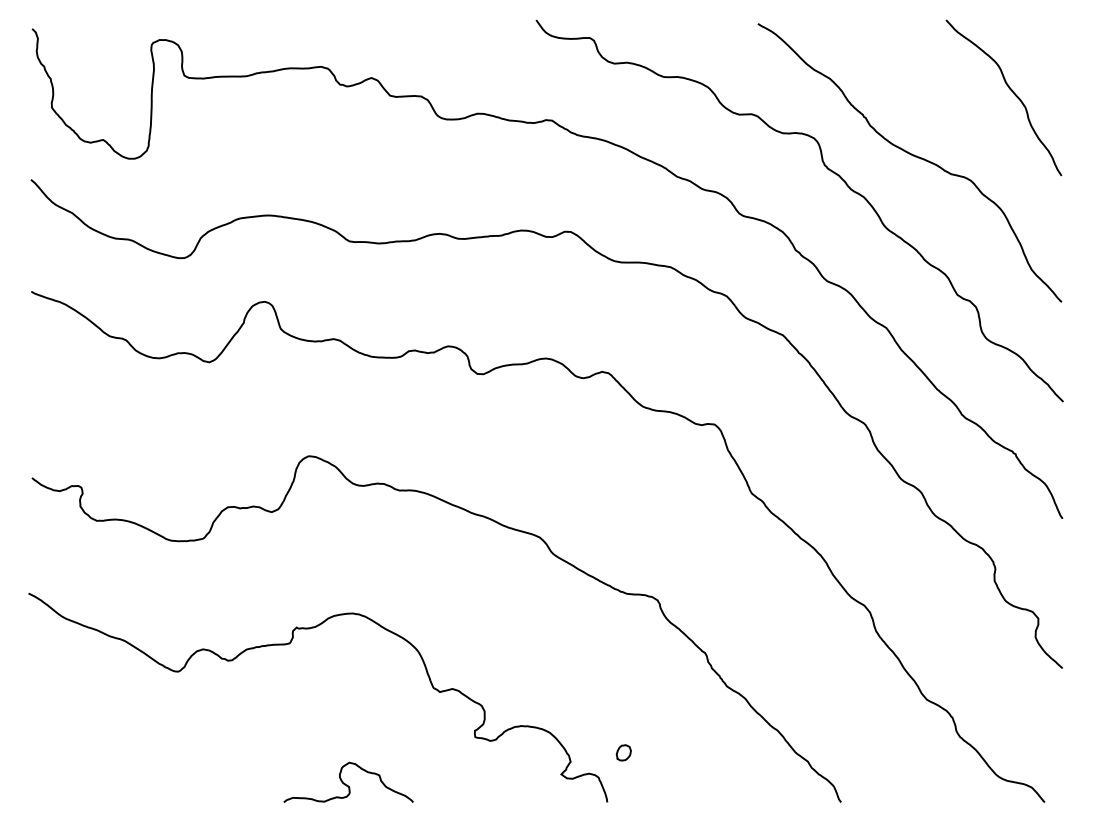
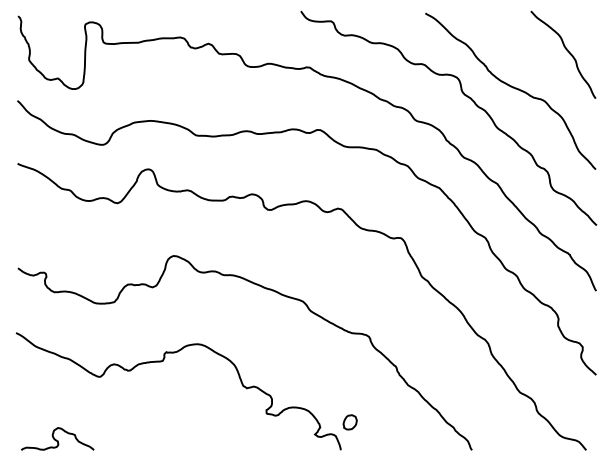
part: (622, 752) -> (349, 422), size x1.67
curve: (346, 783) -> (56, 439), moved

